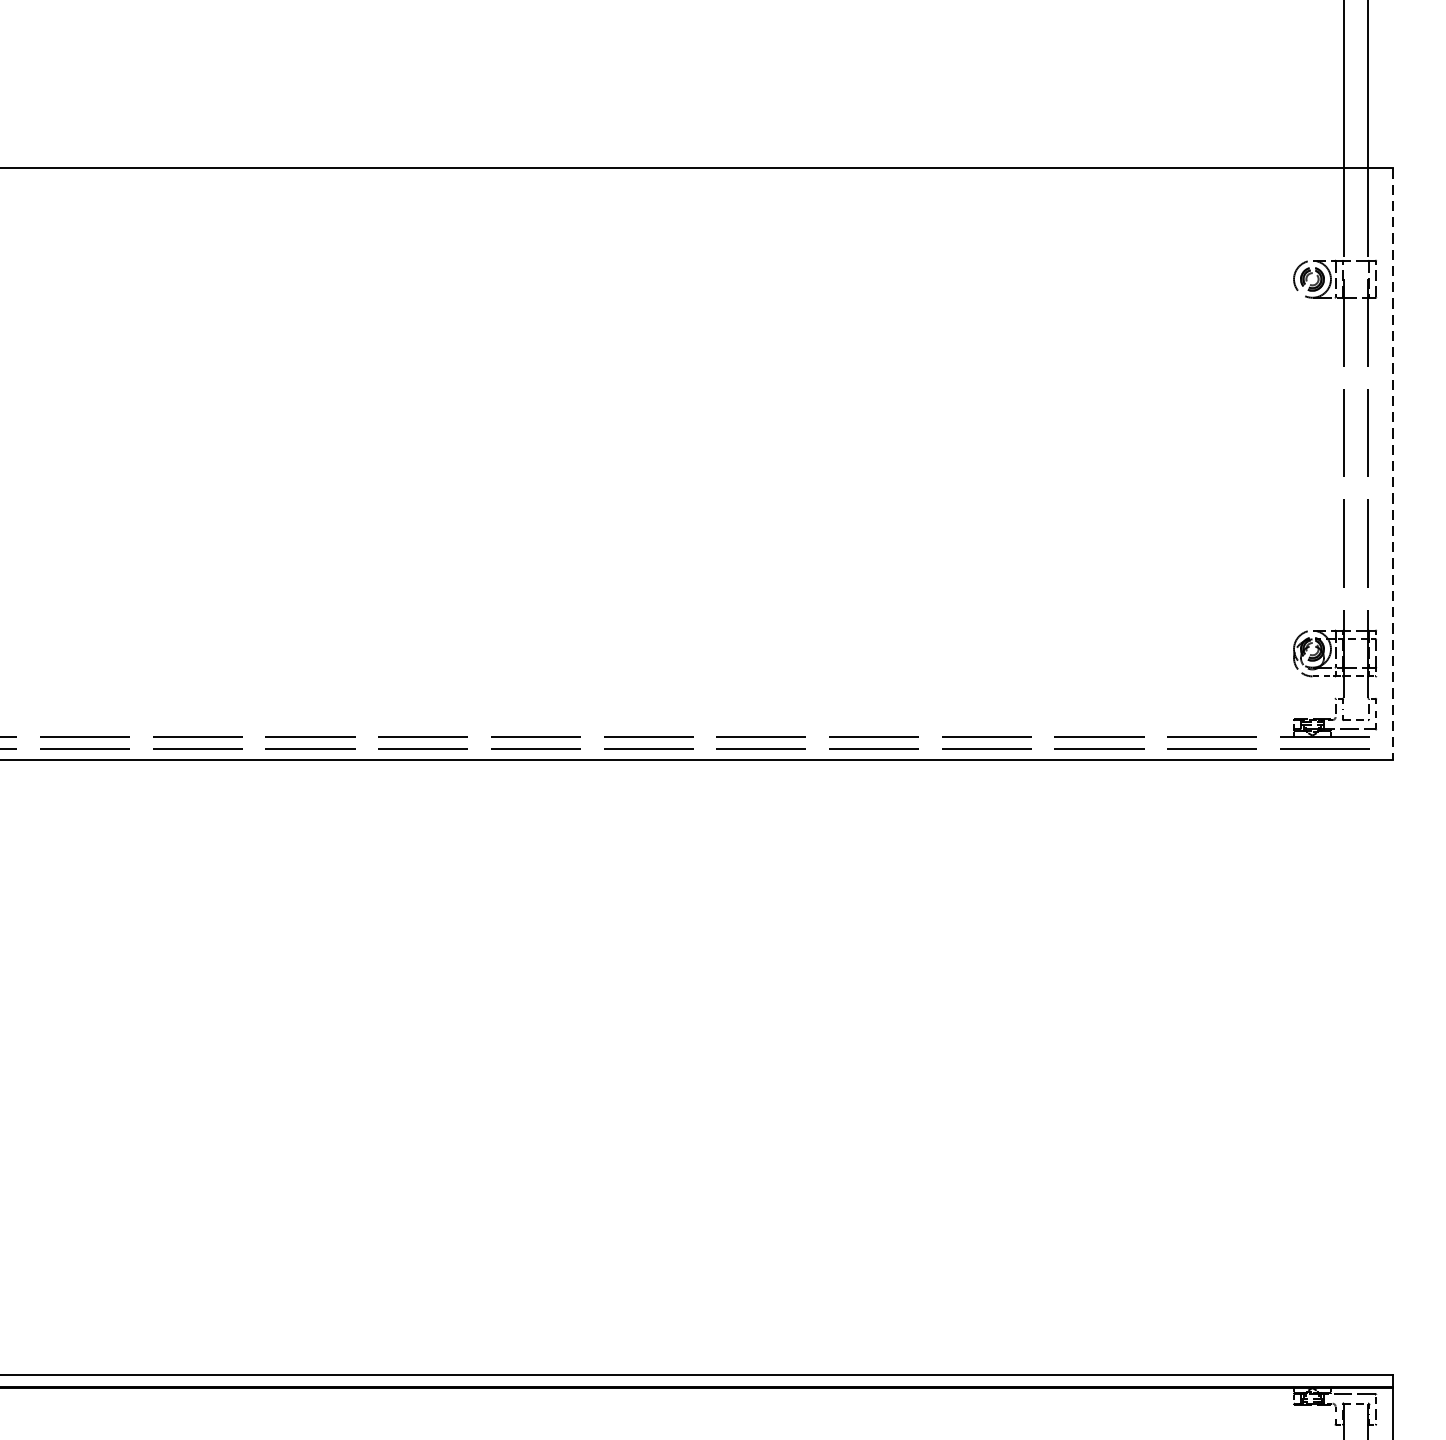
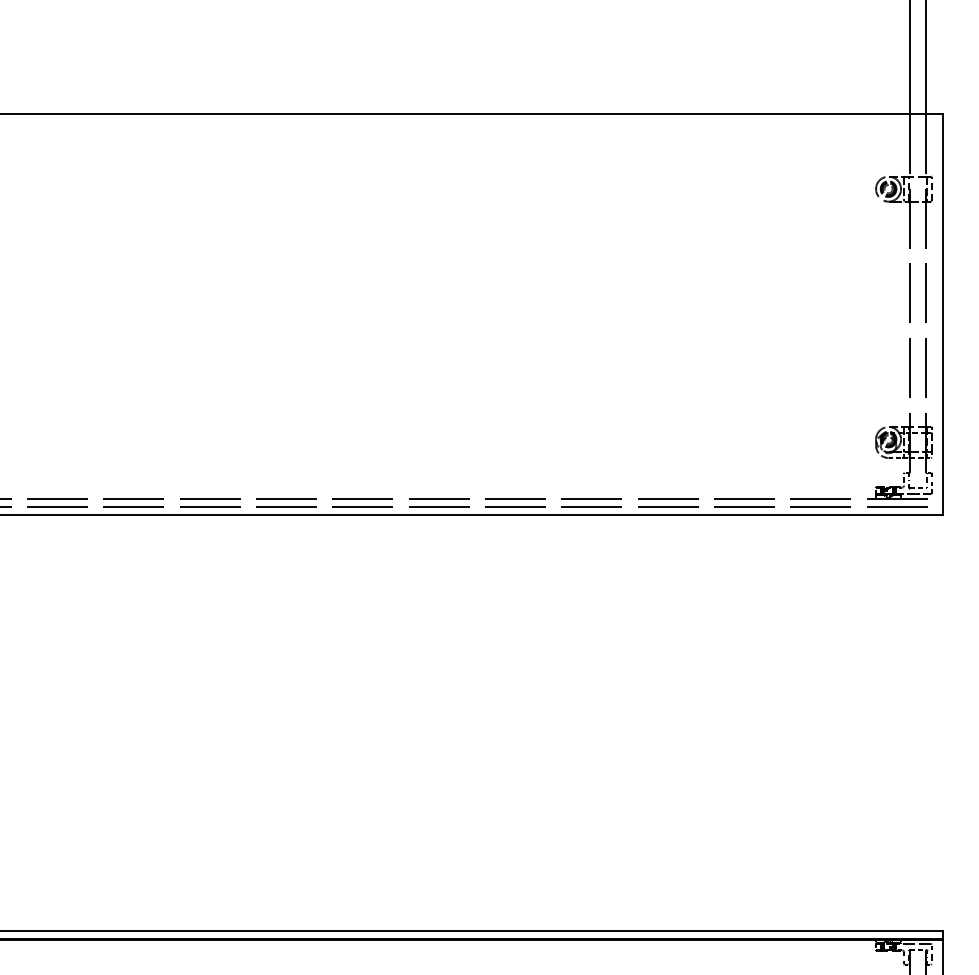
line: (1392, 464) -> (942, 314), dashed -> solid

